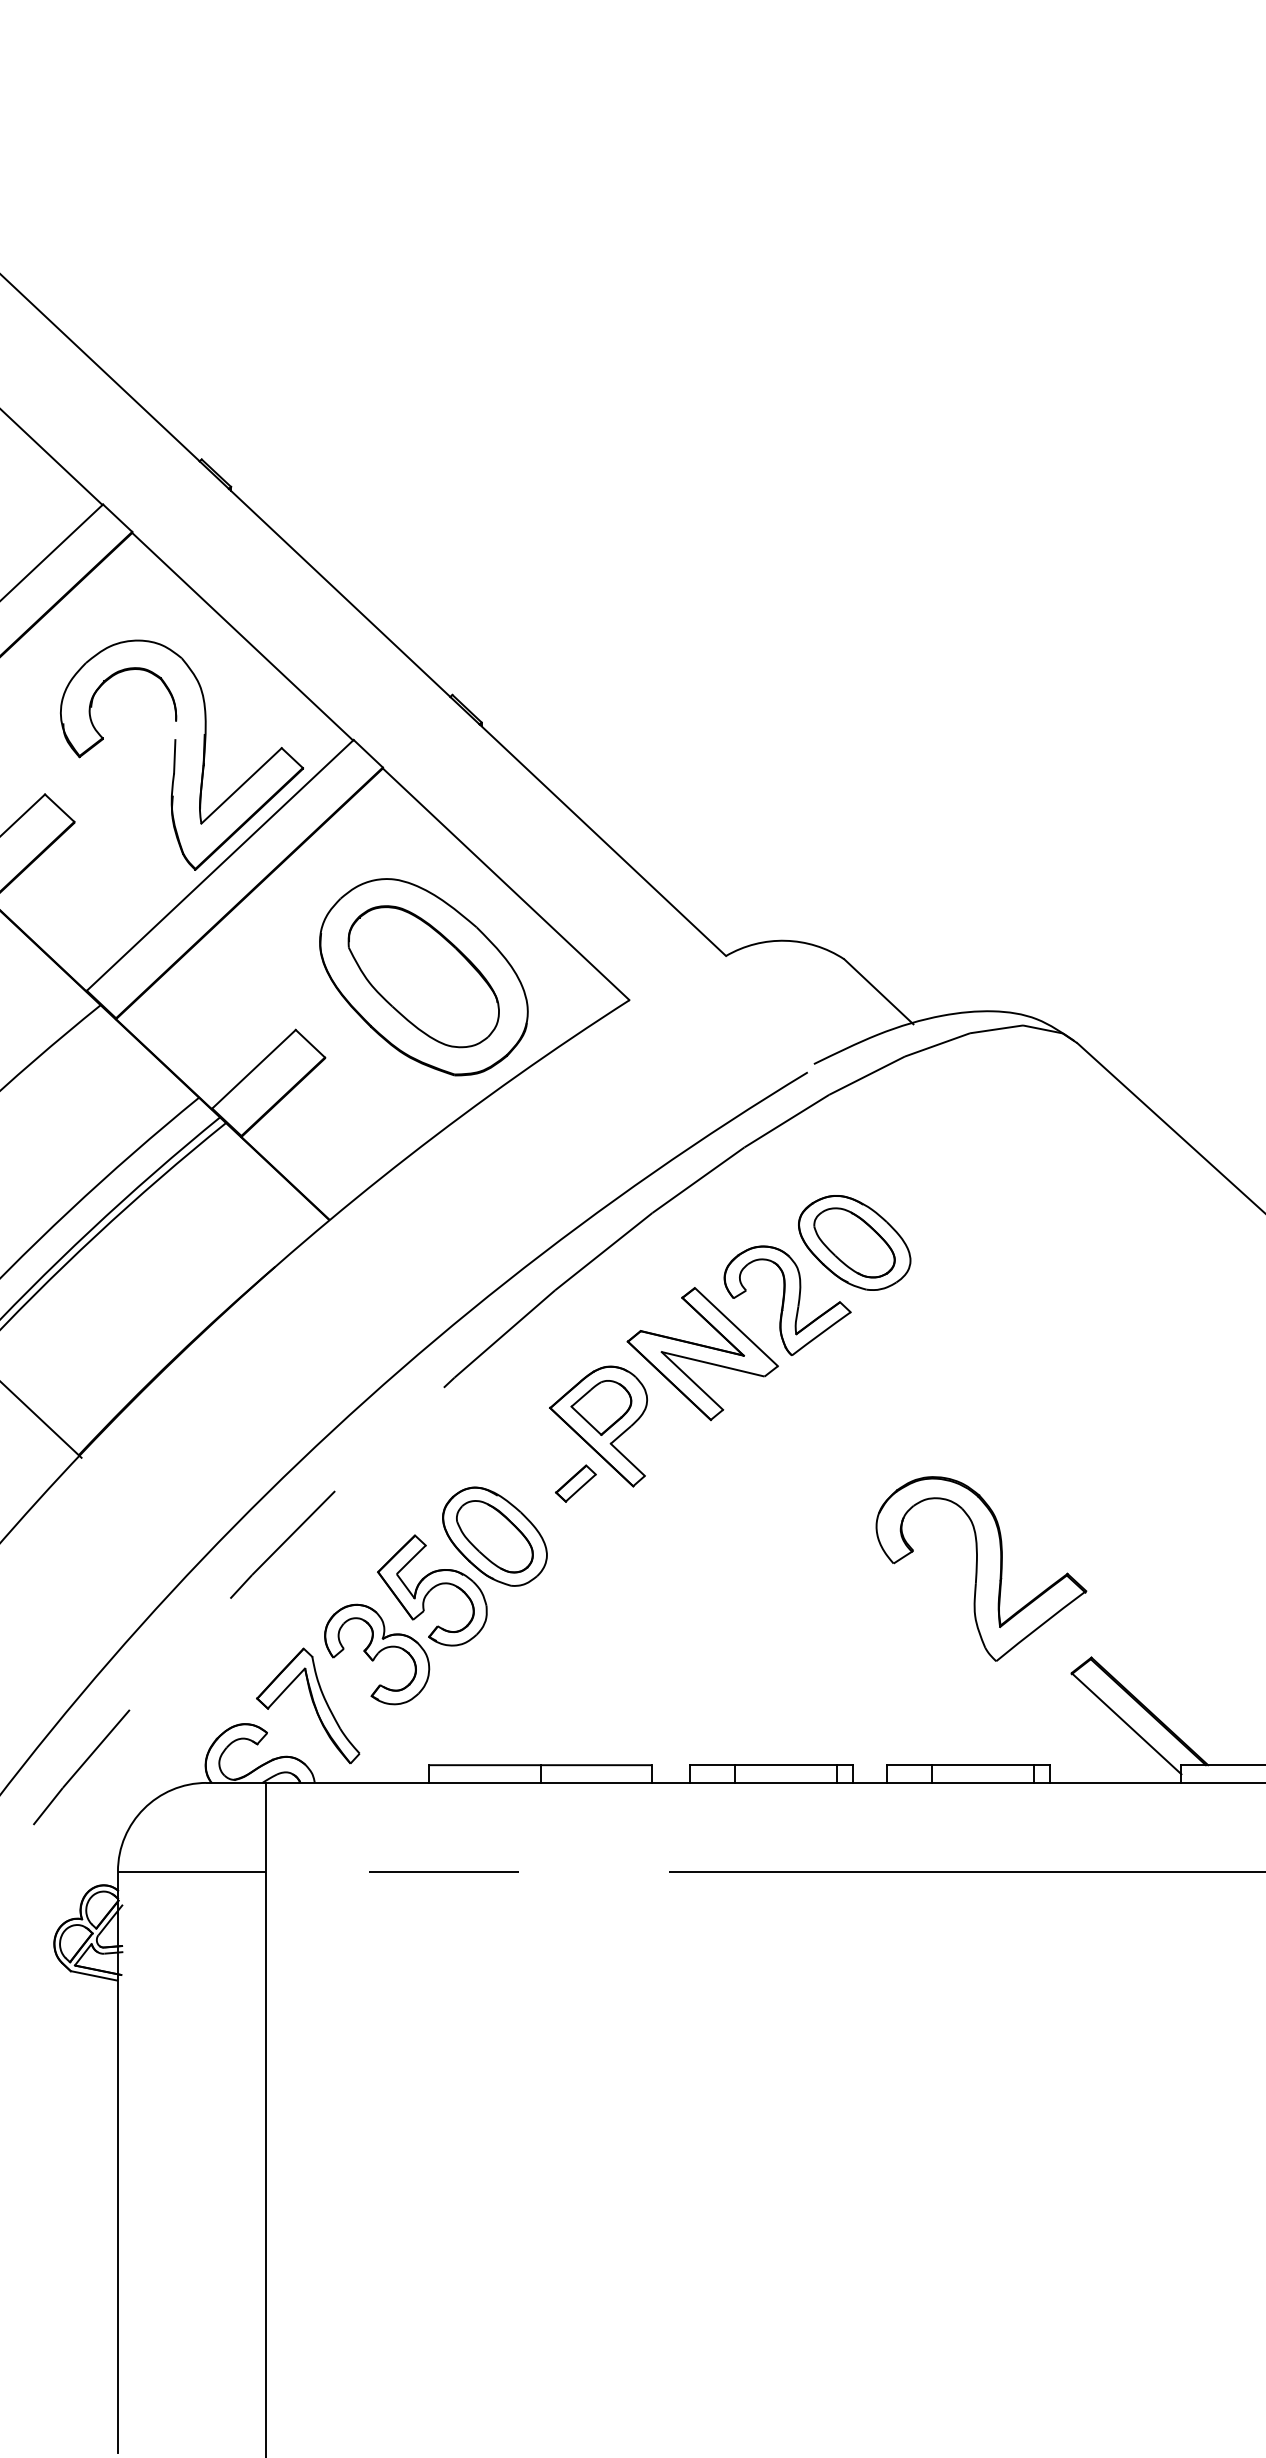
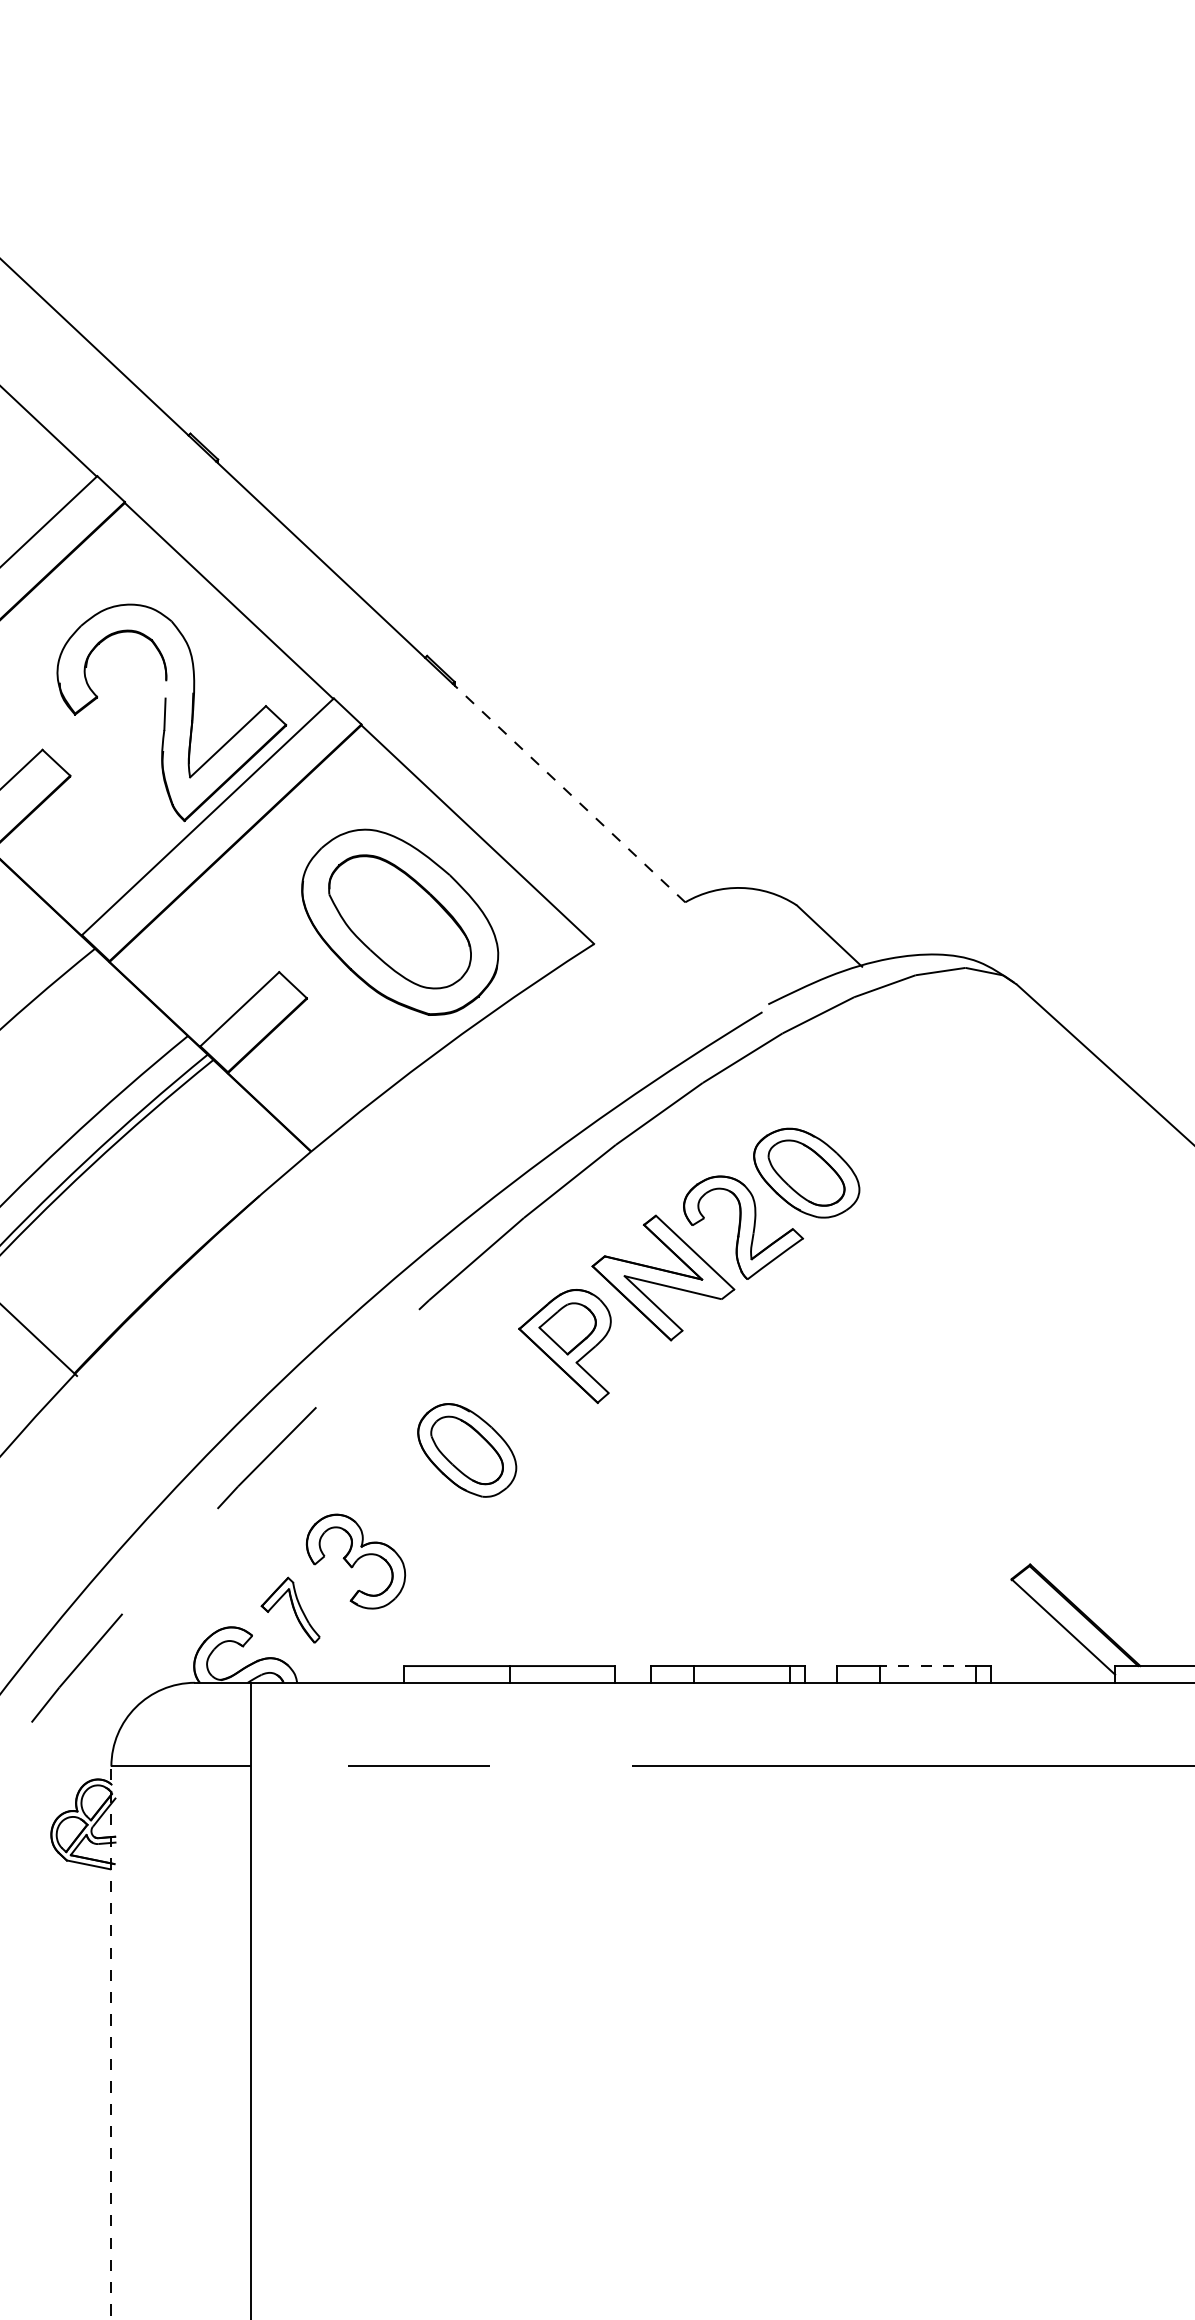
line: (602, 840) -> (568, 793), solid -> dashed
part: (575, 1483) -> (543, 1400), removed
part: (981, 1568) -> (926, 1480), removed
part: (431, 1590) -> (407, 1501), removed
part: (307, 1706) -> (290, 1610), size x0.6
line: (982, 1765) -> (927, 1666), solid -> dashed
line: (118, 2162) -> (111, 2041), solid -> dashed

